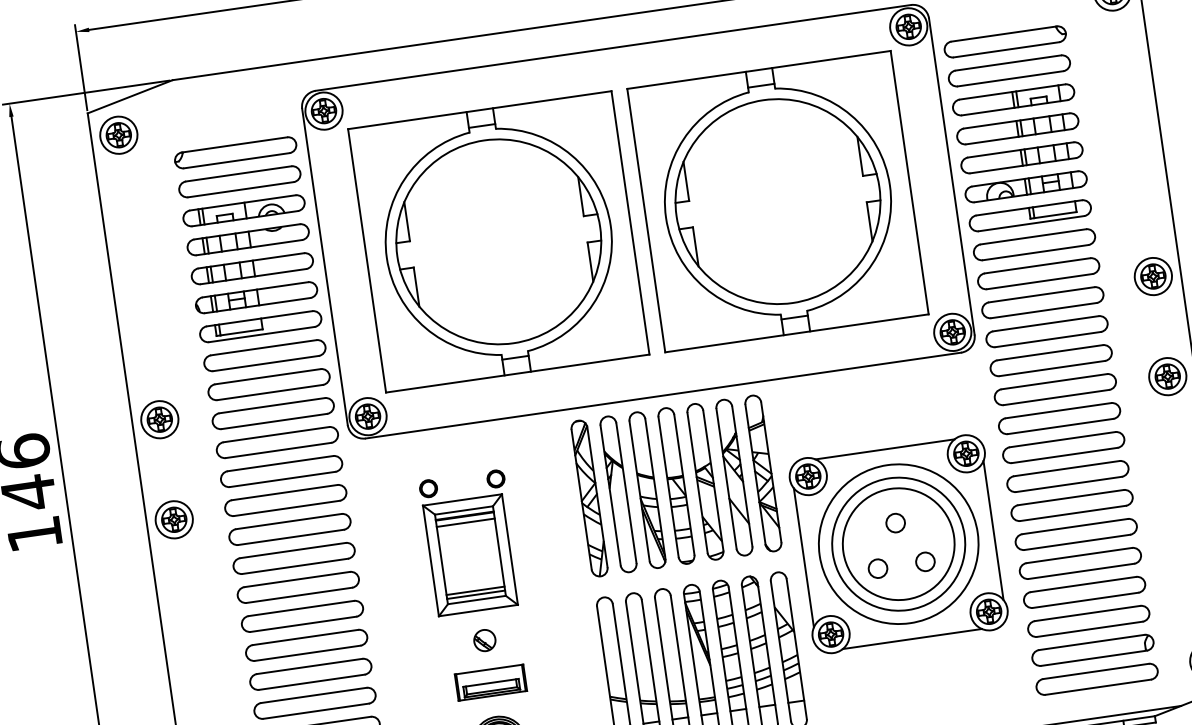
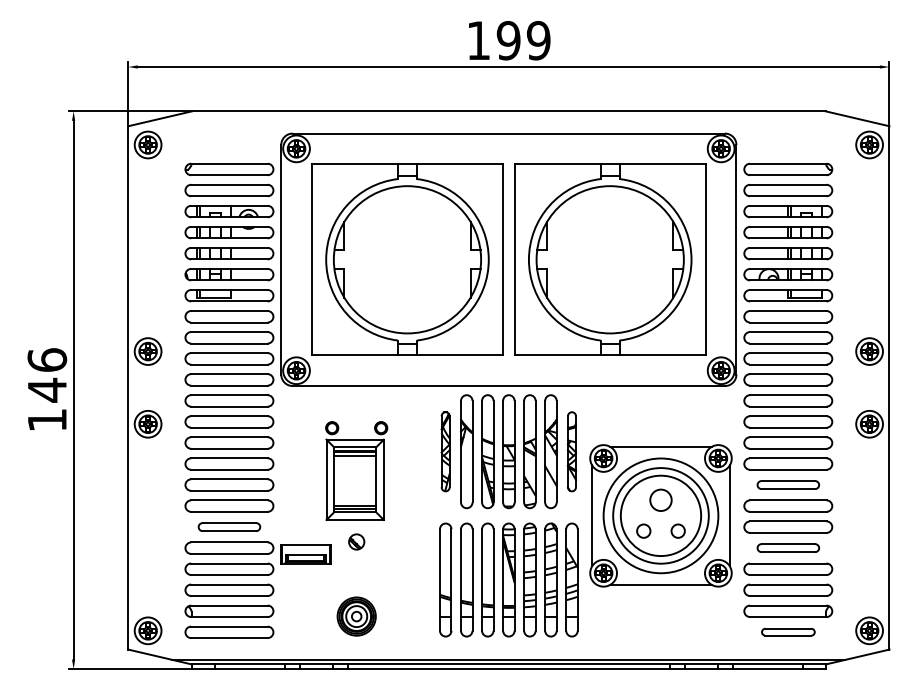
part: (762, 473) -> (571, 451), size x0.7
part: (1068, 475) -> (788, 484), size x0.7
part: (589, 498) -> (445, 451), size x0.7
circle: (894, 523) -> (660, 500), size x1.6
part: (1080, 562) -> (788, 547), size x0.7
part: (306, 644) -> (229, 526), size x0.7
part: (1097, 678) -> (788, 631), size x0.6
part: (490, 682) -> (305, 554), moved

